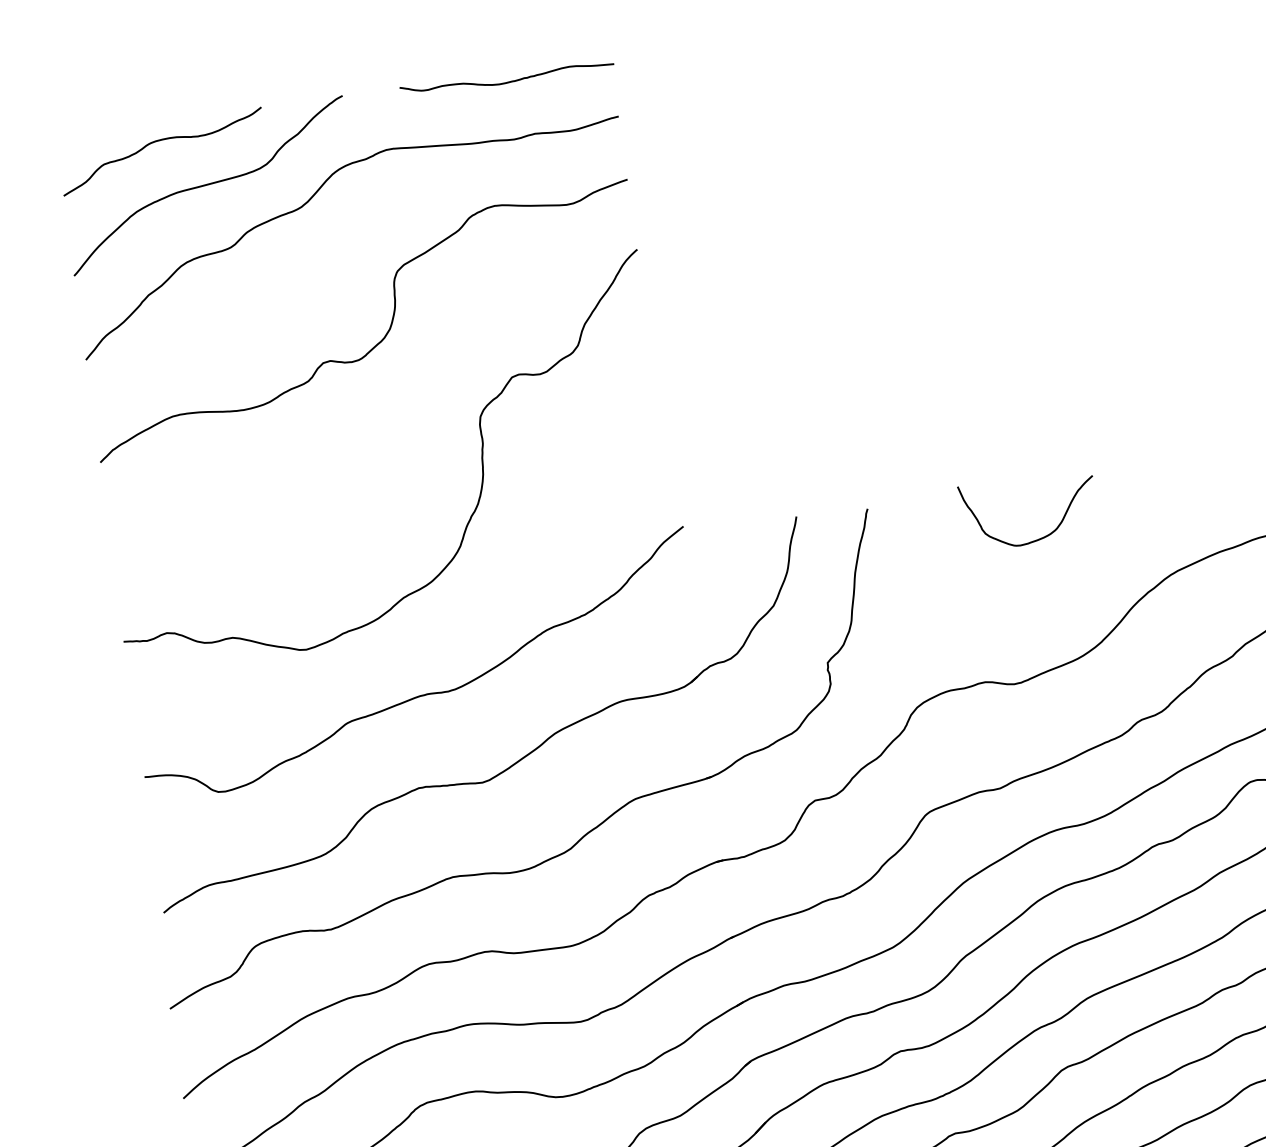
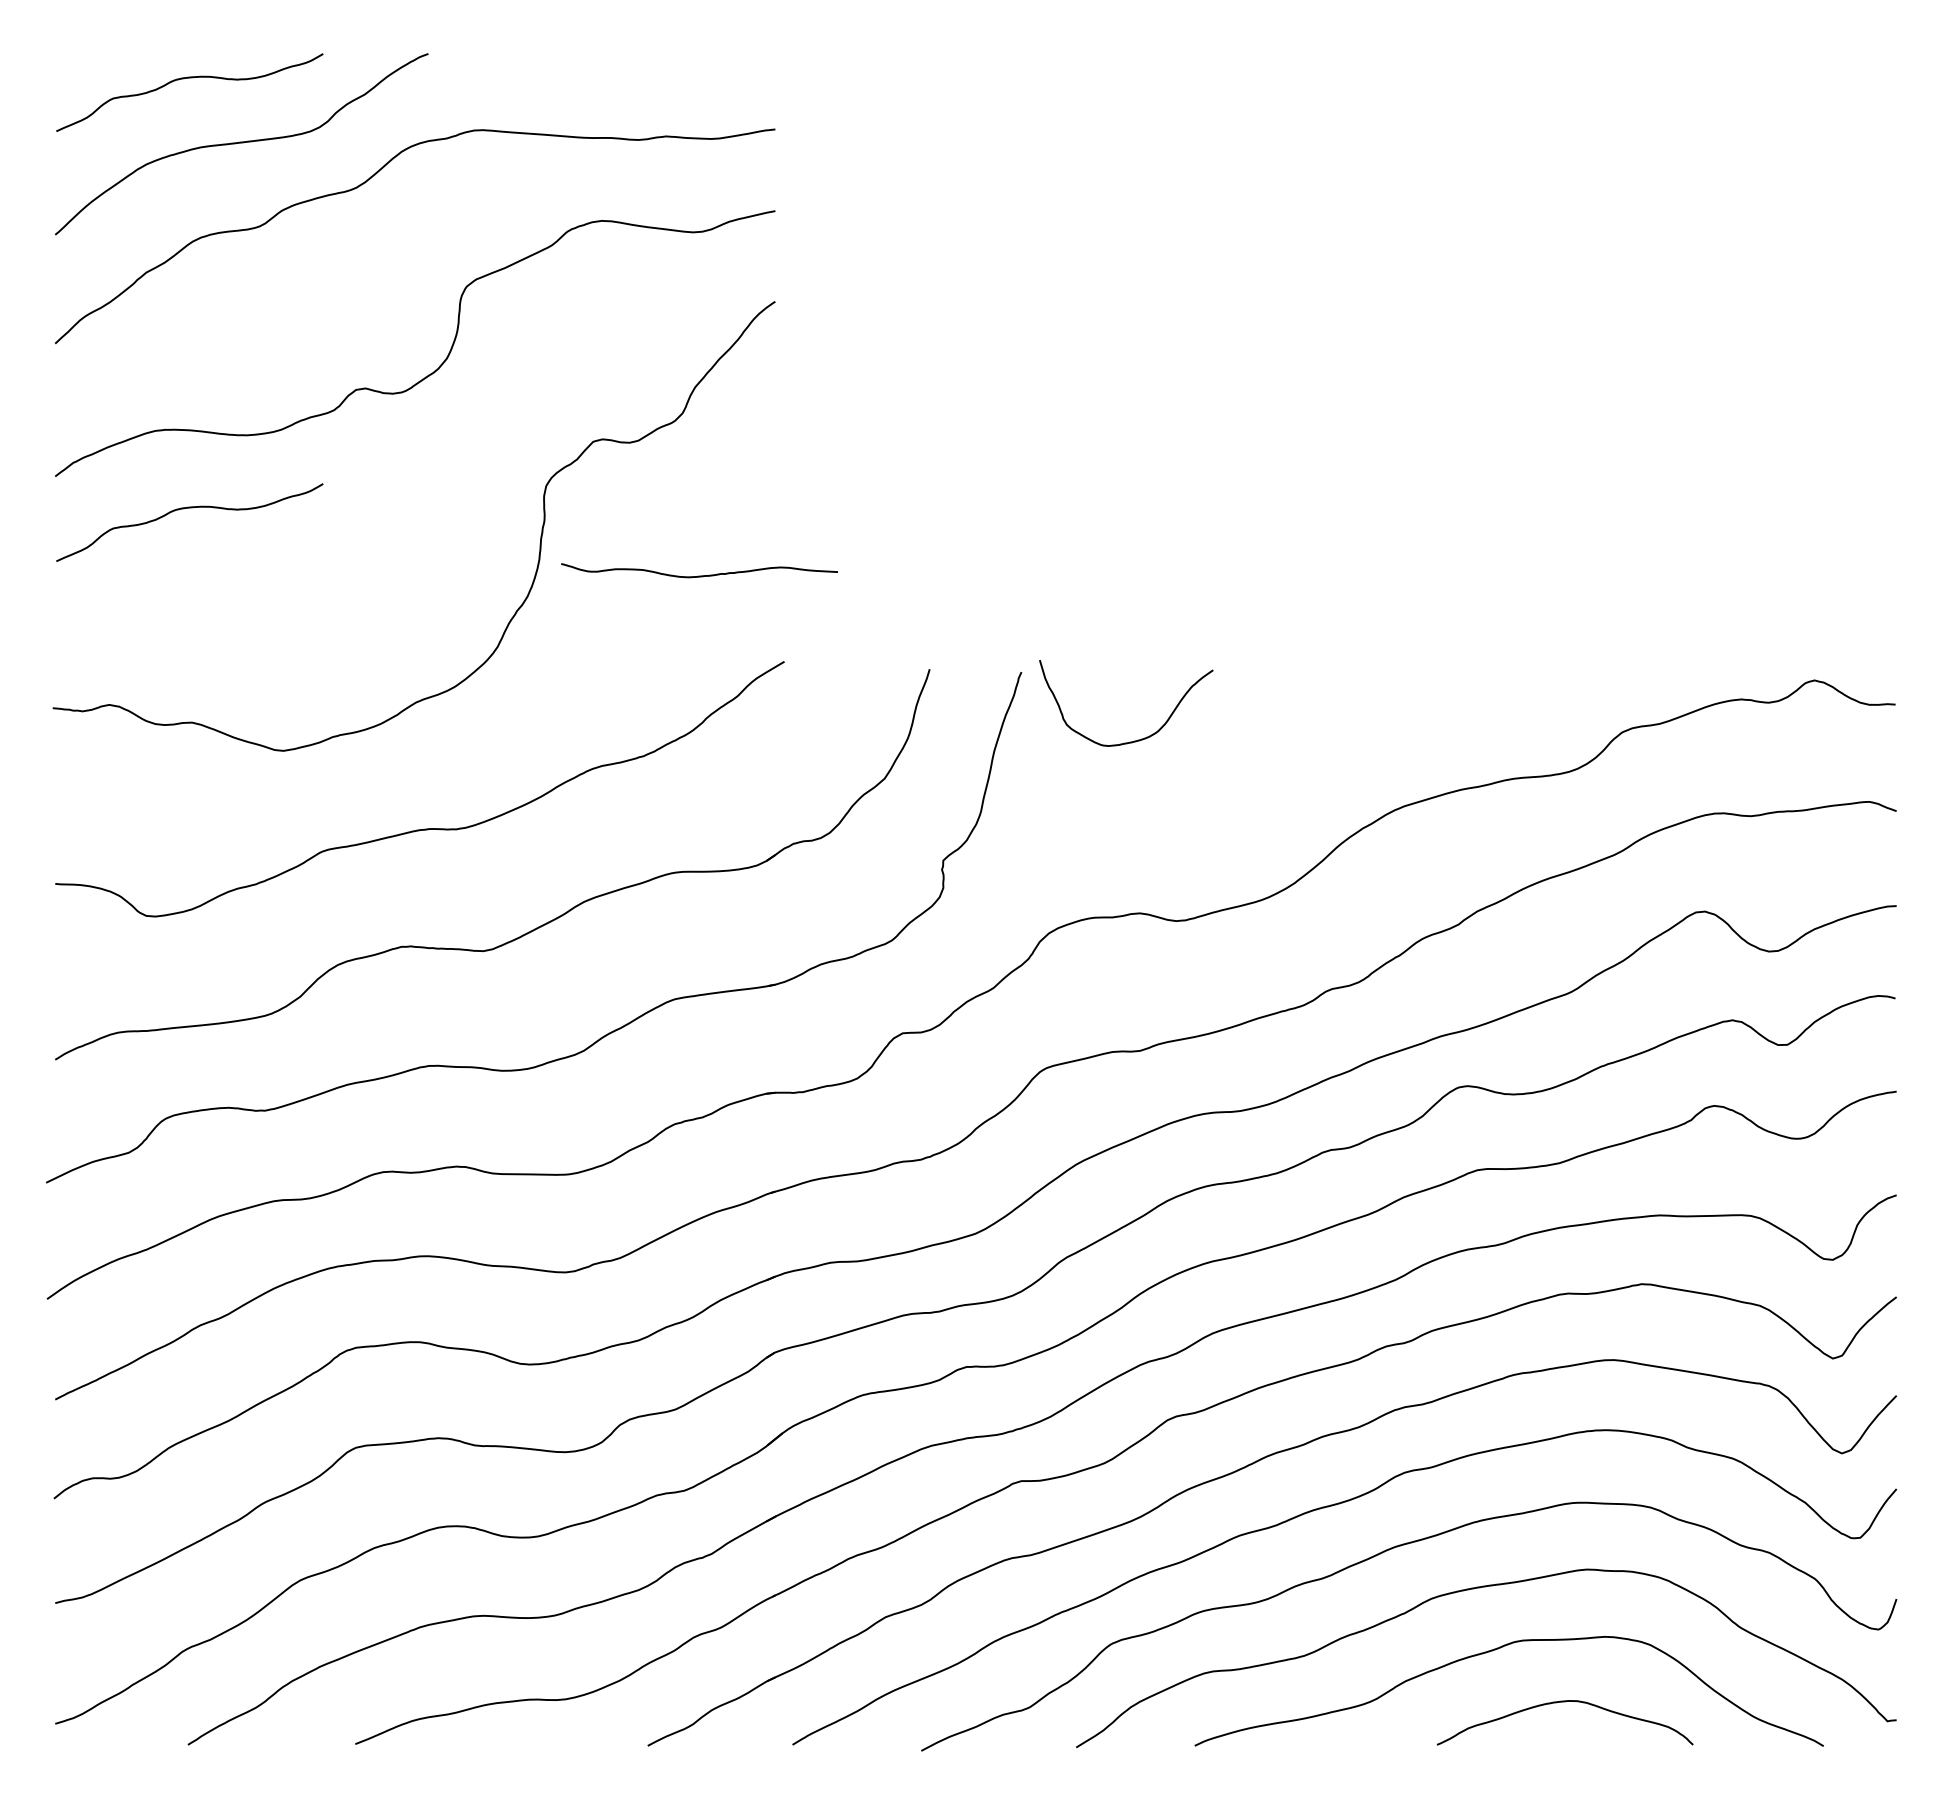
curve: (507, 81) -> (699, 575), moved
curve: (207, 472) -> (189, 508), added
curve: (1039, 538) -> (1134, 740), moved

